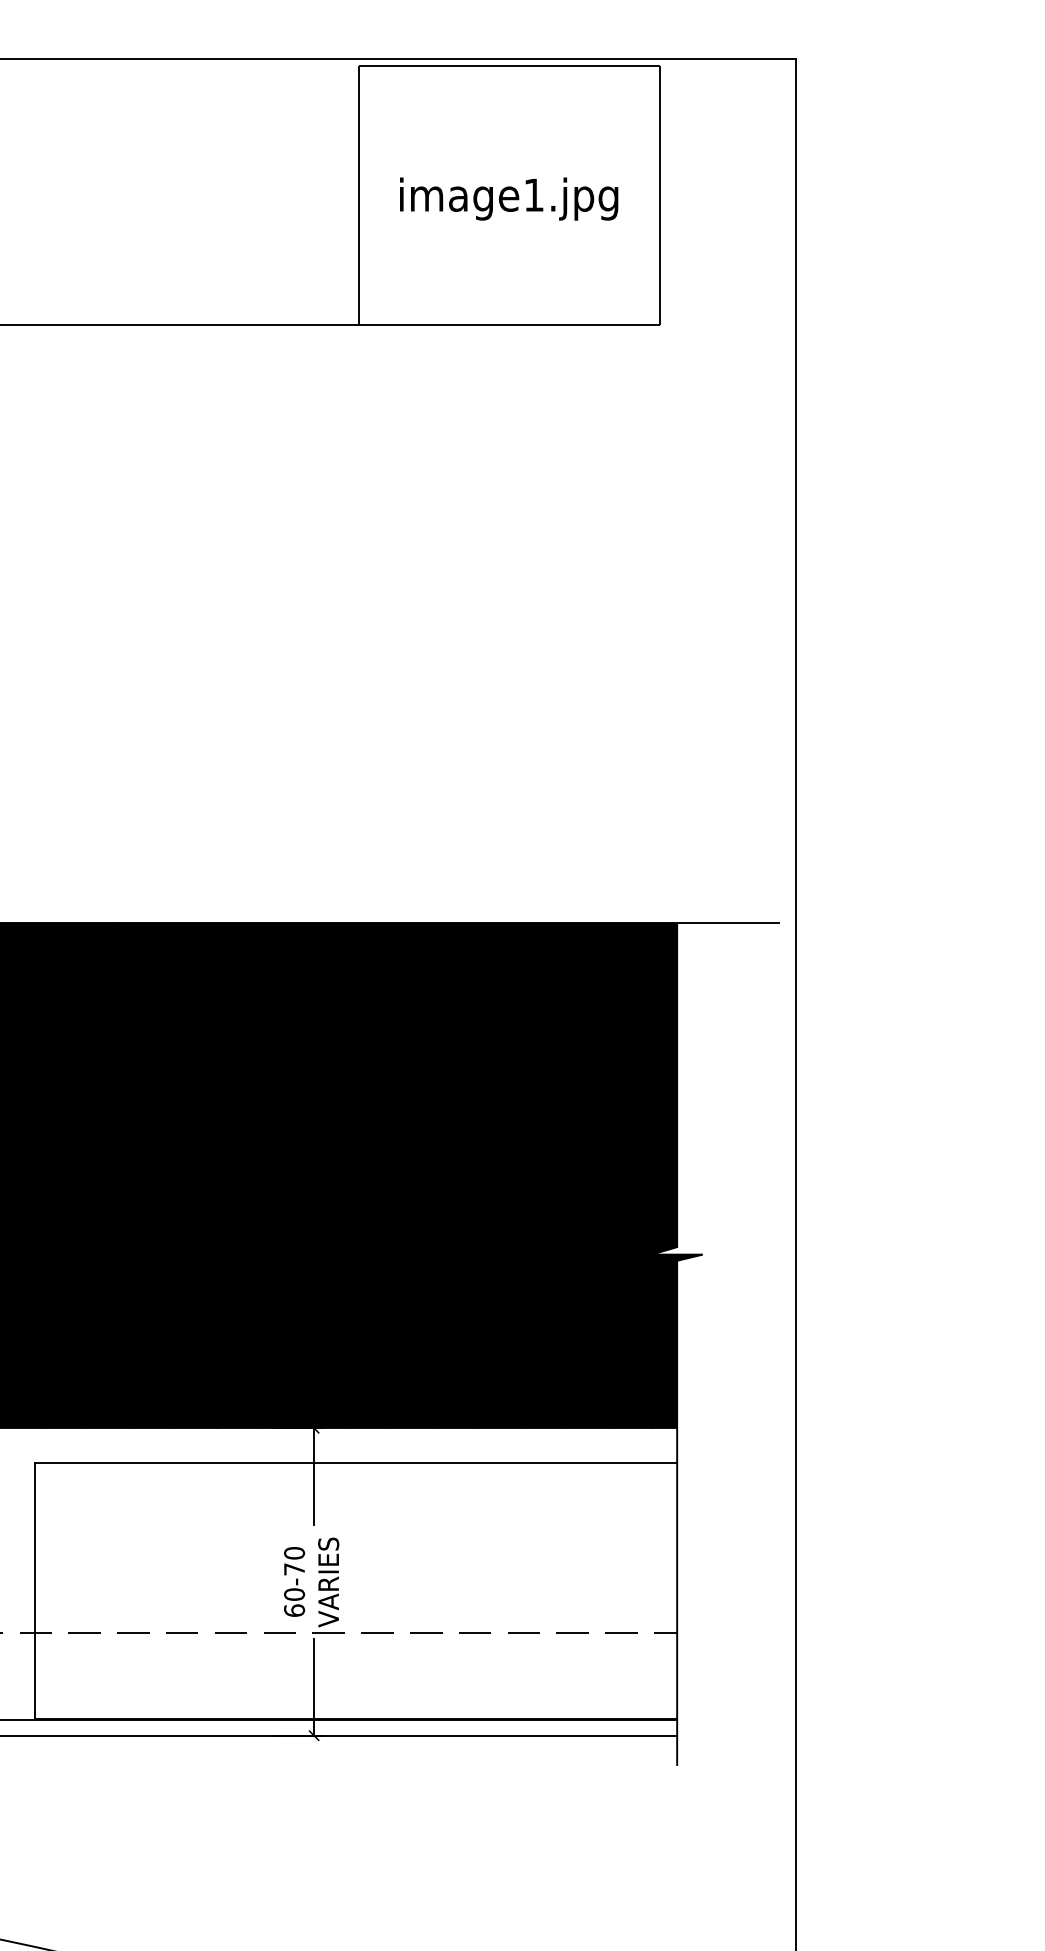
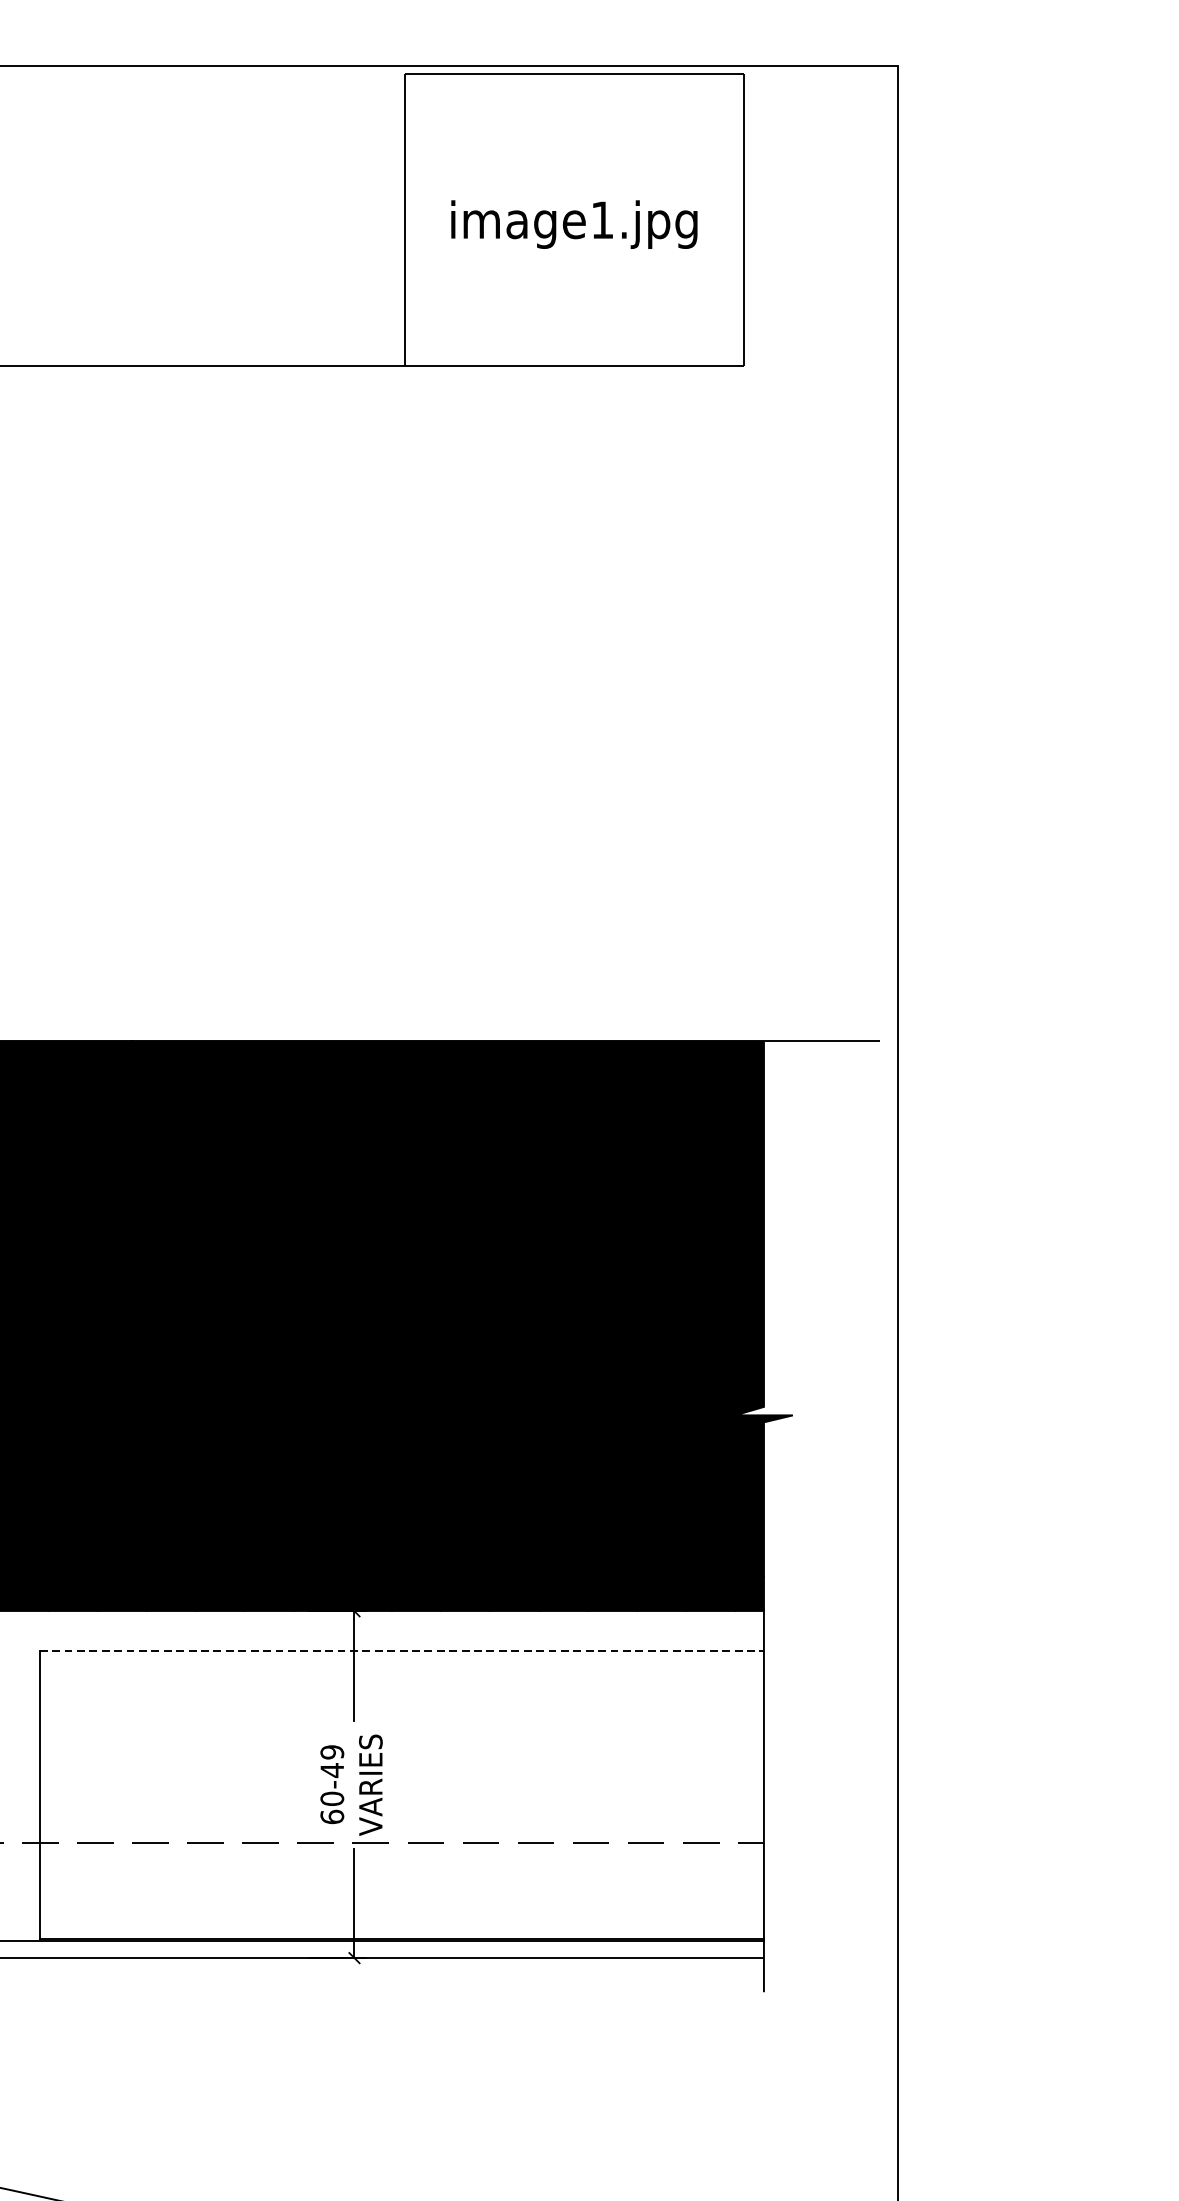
line: (356, 1463) -> (402, 1651), solid -> dashed
text: (294, 1561) -> (332, 1761), 60-70 -> 60-49

